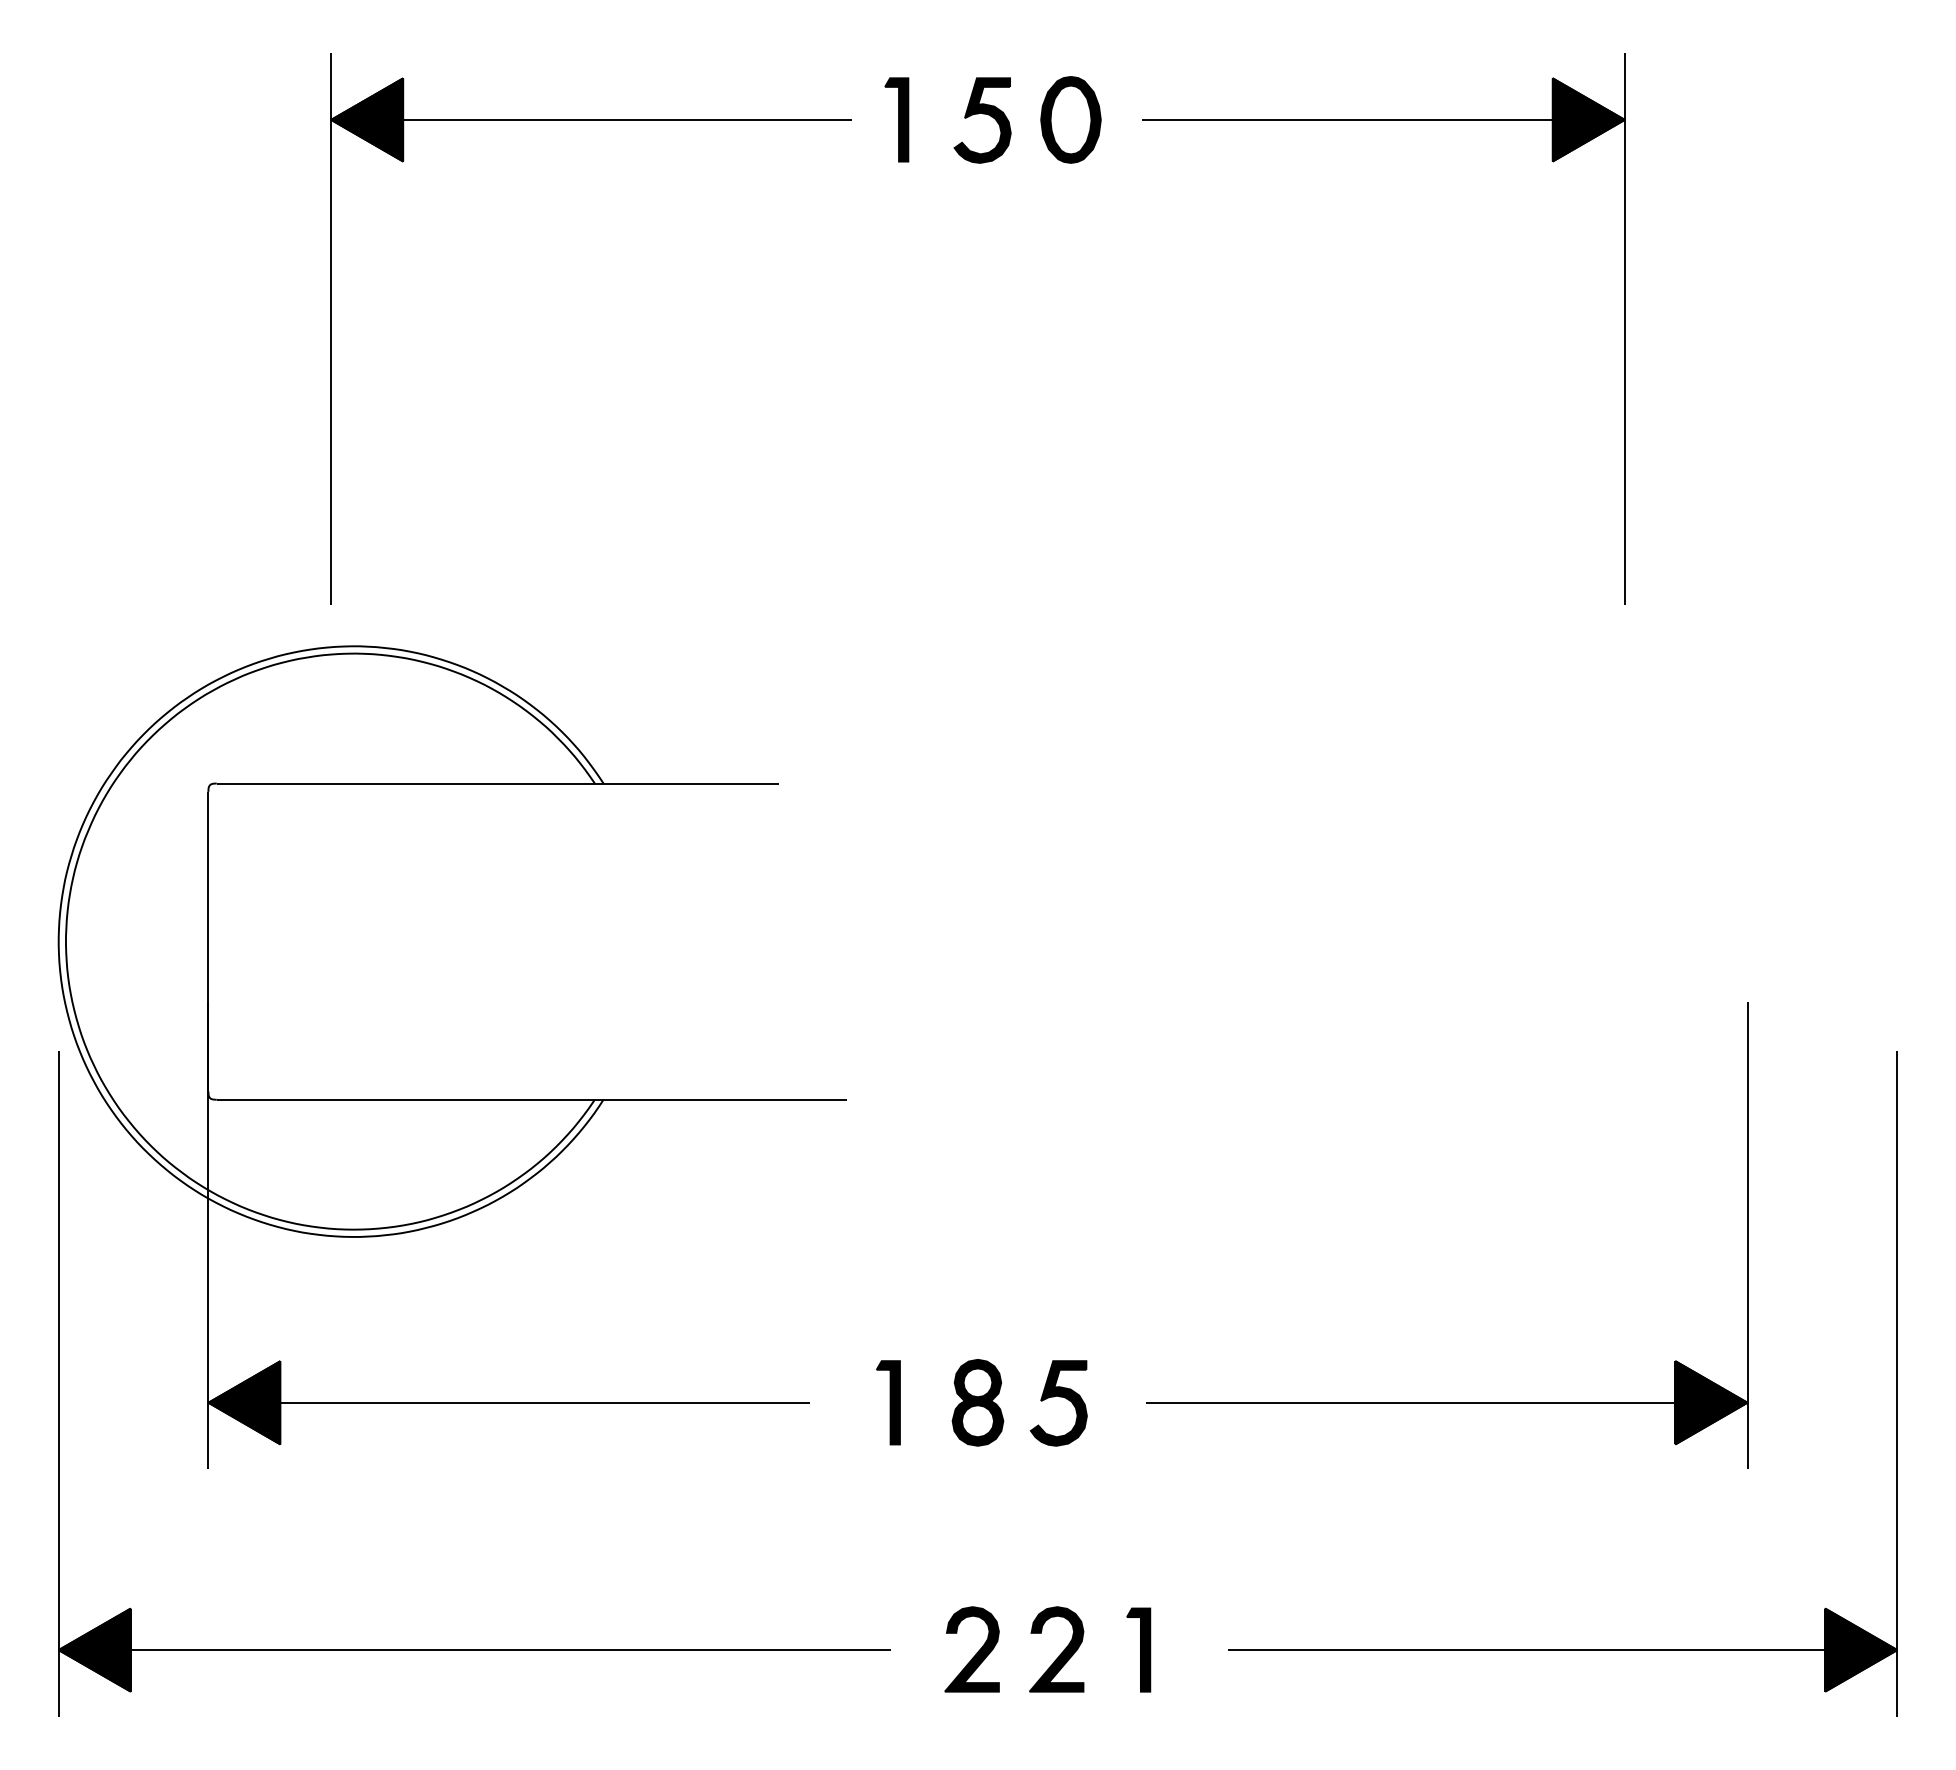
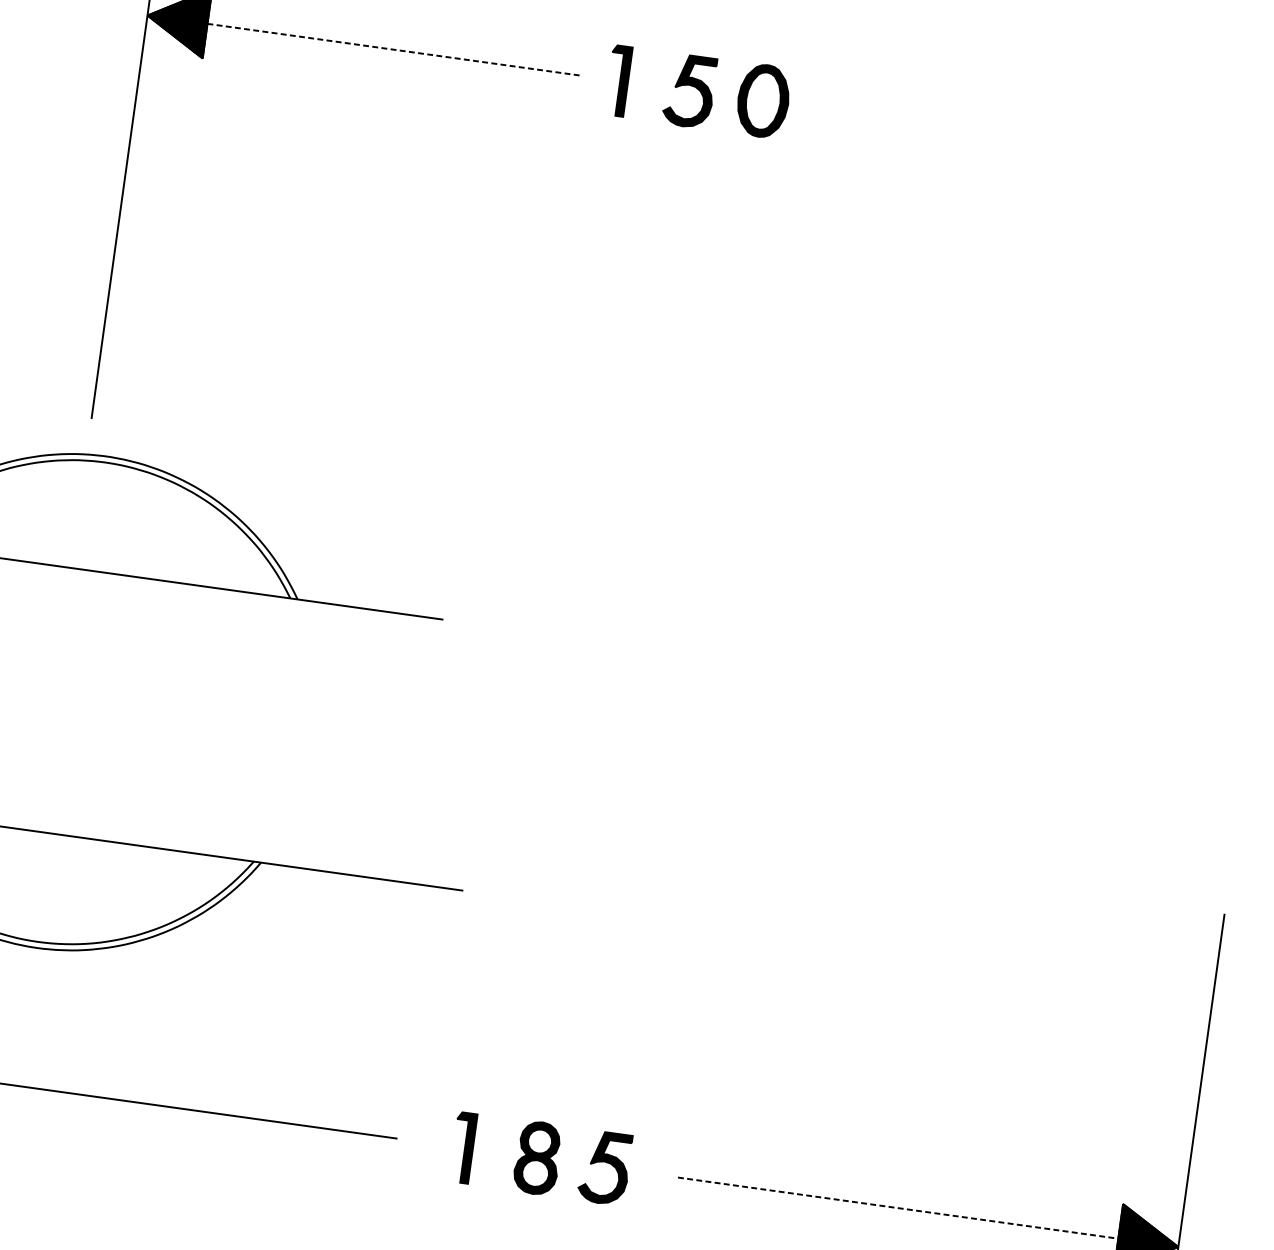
line: (627, 119) -> (394, 49), solid -> dashed
part: (1383, 120) -> (1023, 137), removed
line: (1411, 1402) -> (898, 1207), solid -> dashed

